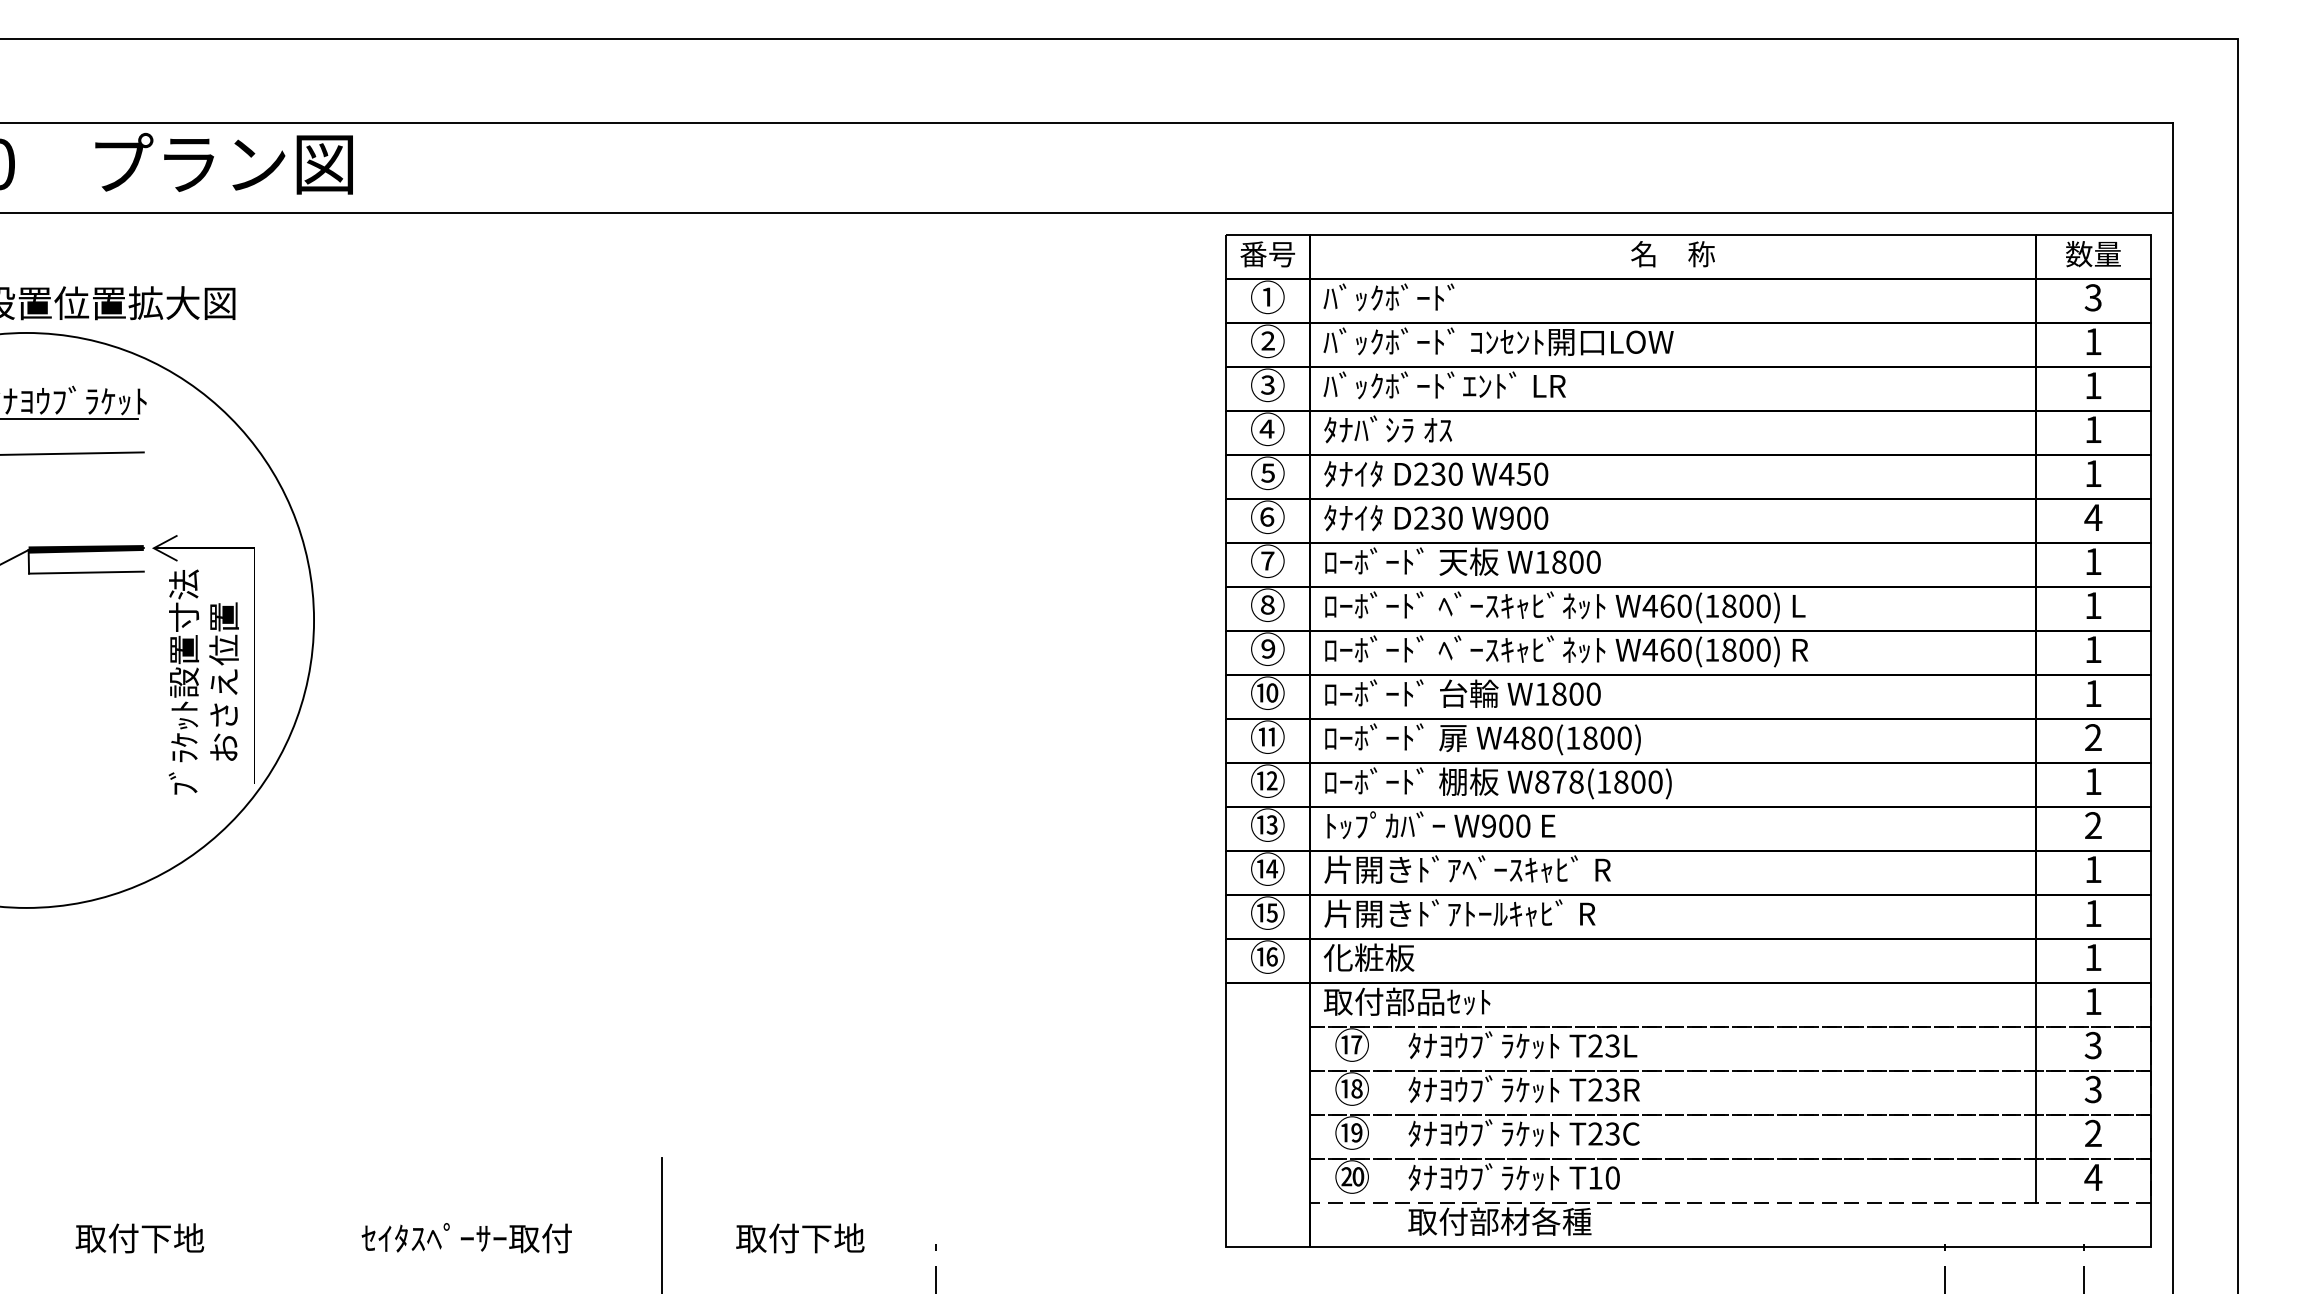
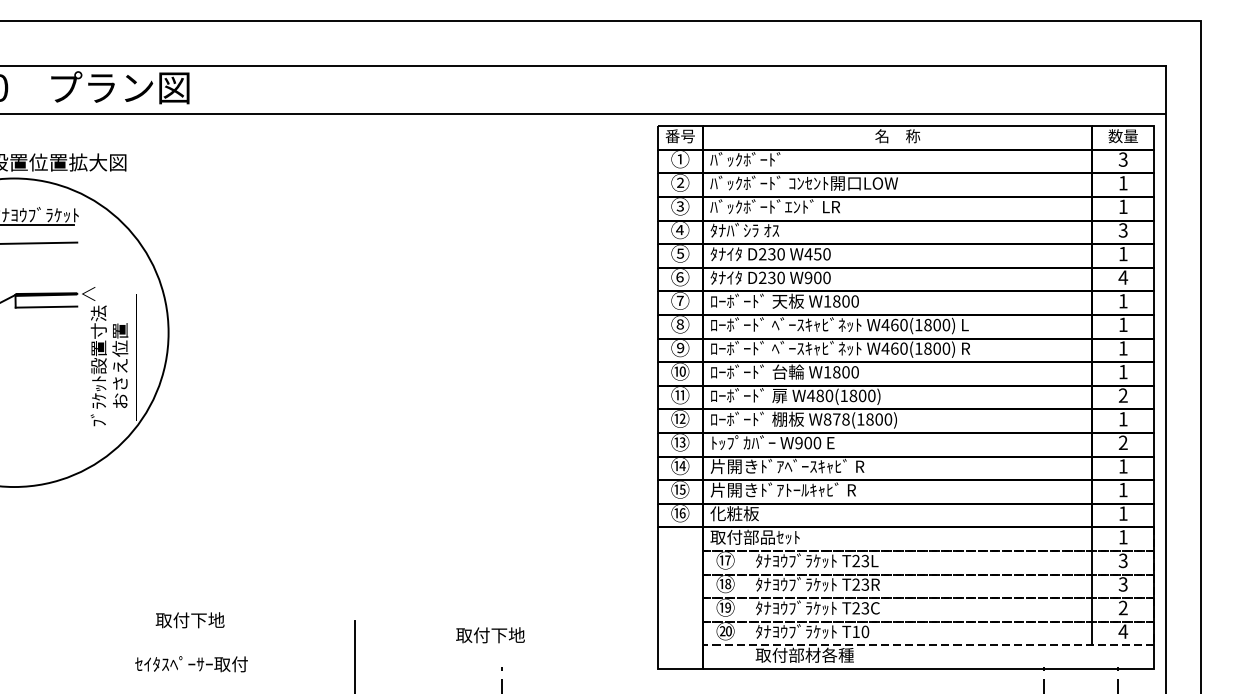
text: (2091, 429) -> (1122, 230), 1 -> 3
text: (138, 1238) -> (189, 620), moved
text: (466, 1238) -> (191, 664), moved
text: (800, 1238) -> (490, 635), moved

